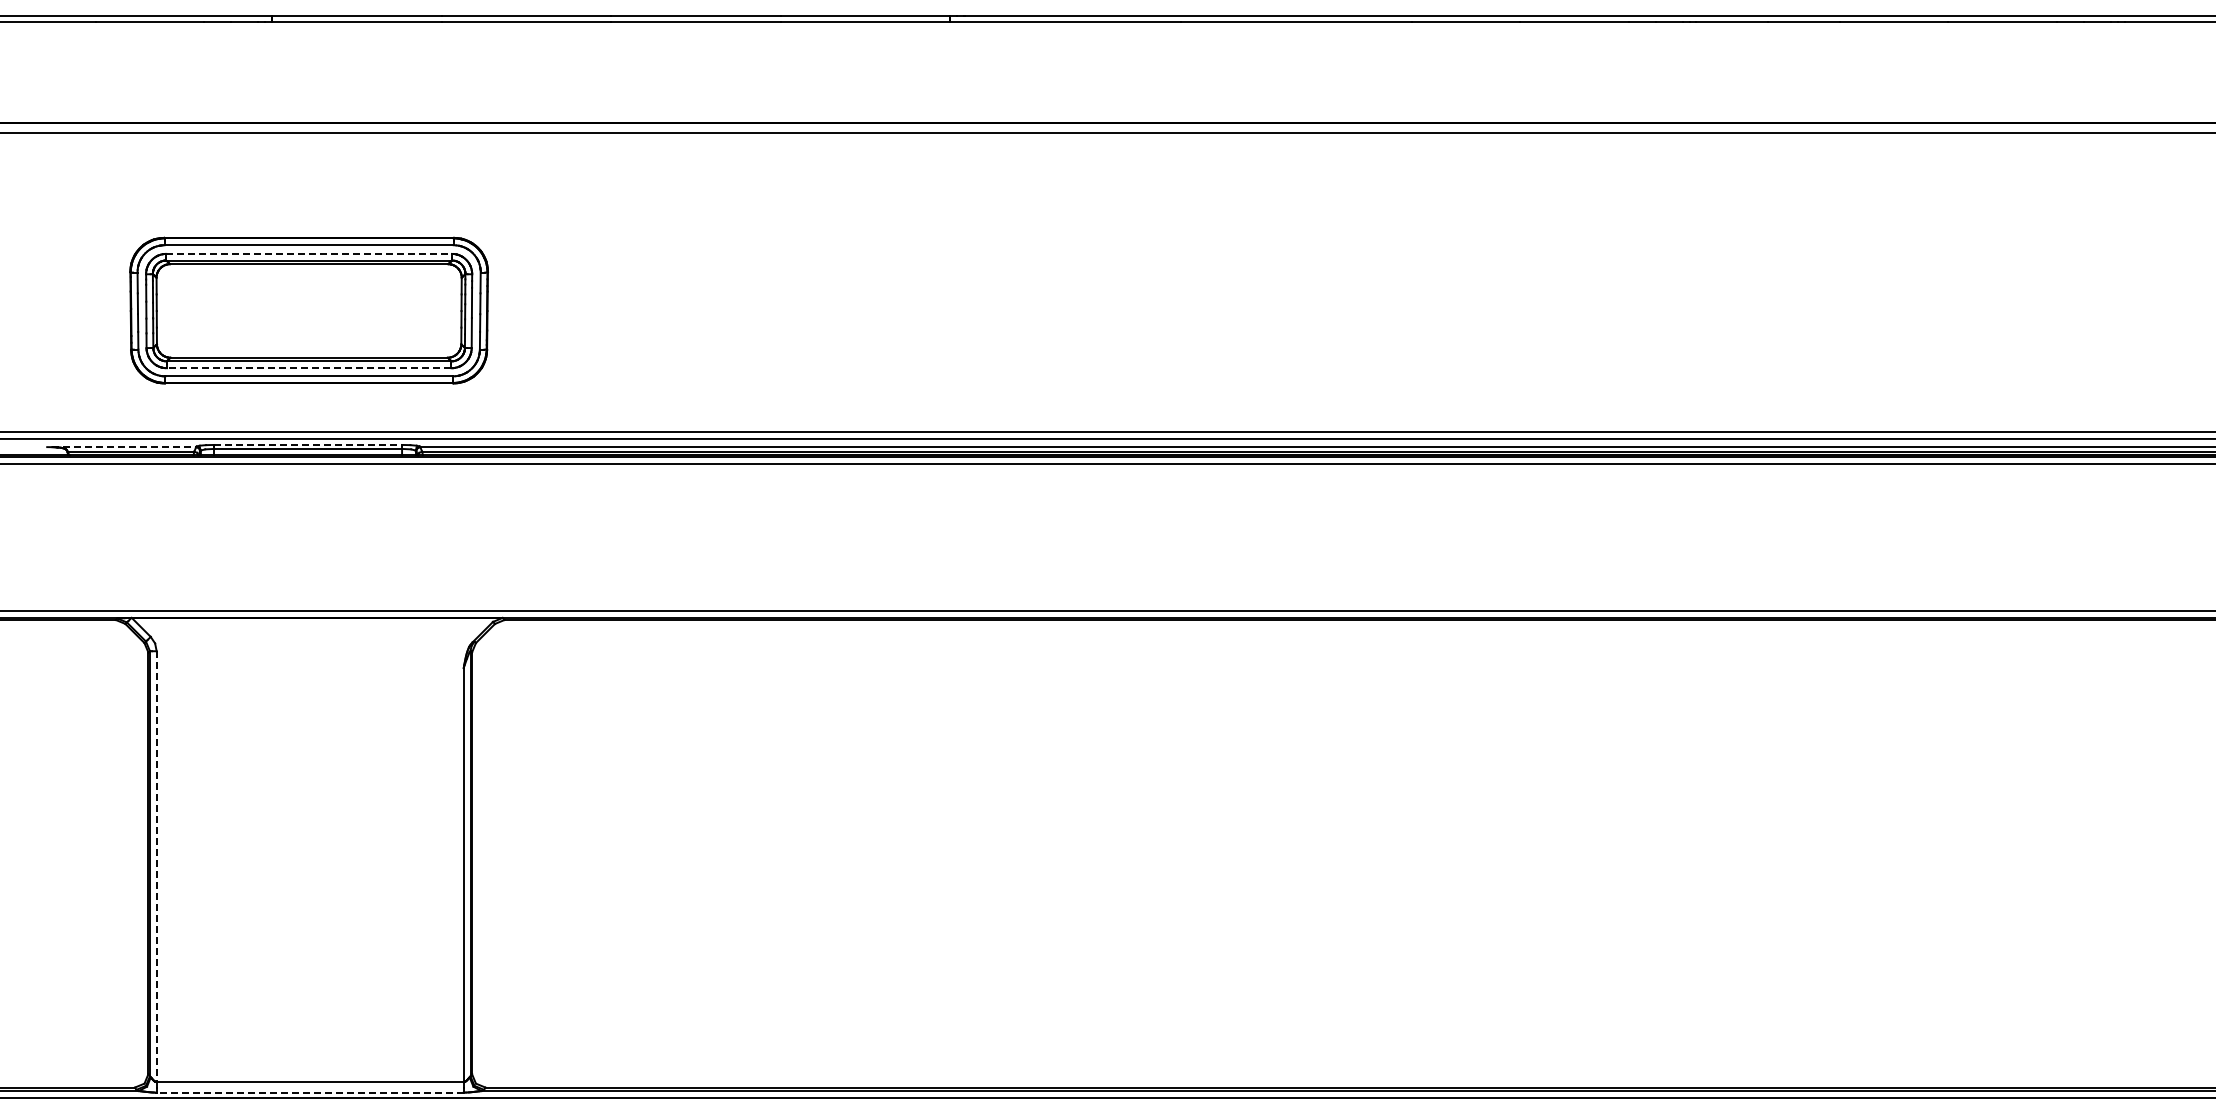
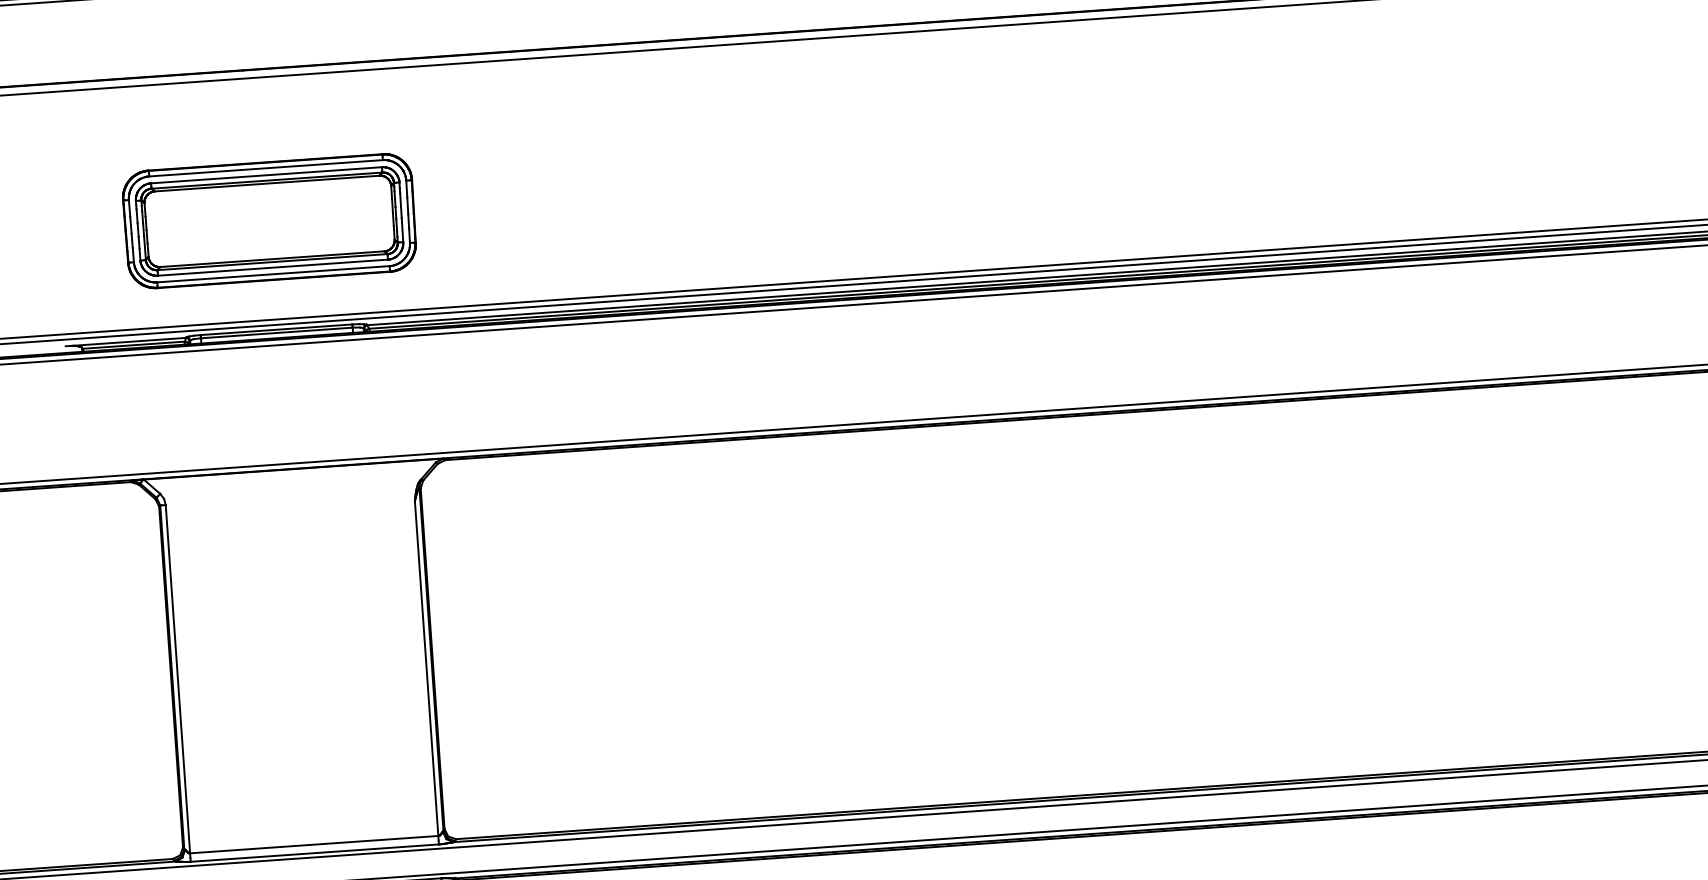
line: (309, 253) -> (266, 174), dashed -> solid
line: (308, 368) -> (272, 267), dashed -> solid
line: (308, 444) -> (276, 329), dashed -> solid
line: (124, 447) -> (128, 342), dashed -> solid
line: (156, 867) -> (177, 679), dashed -> solid
line: (310, 1092) -> (315, 853), dashed -> solid

